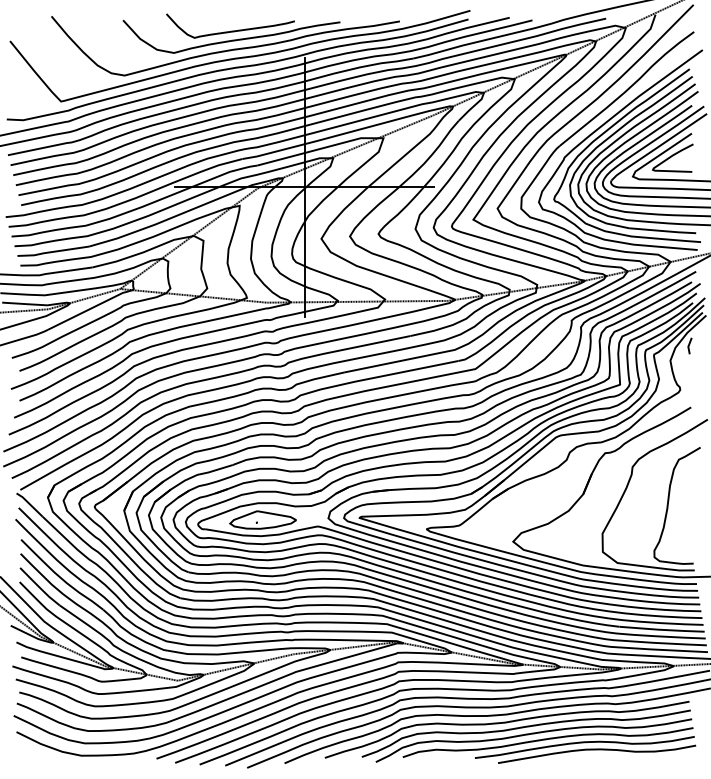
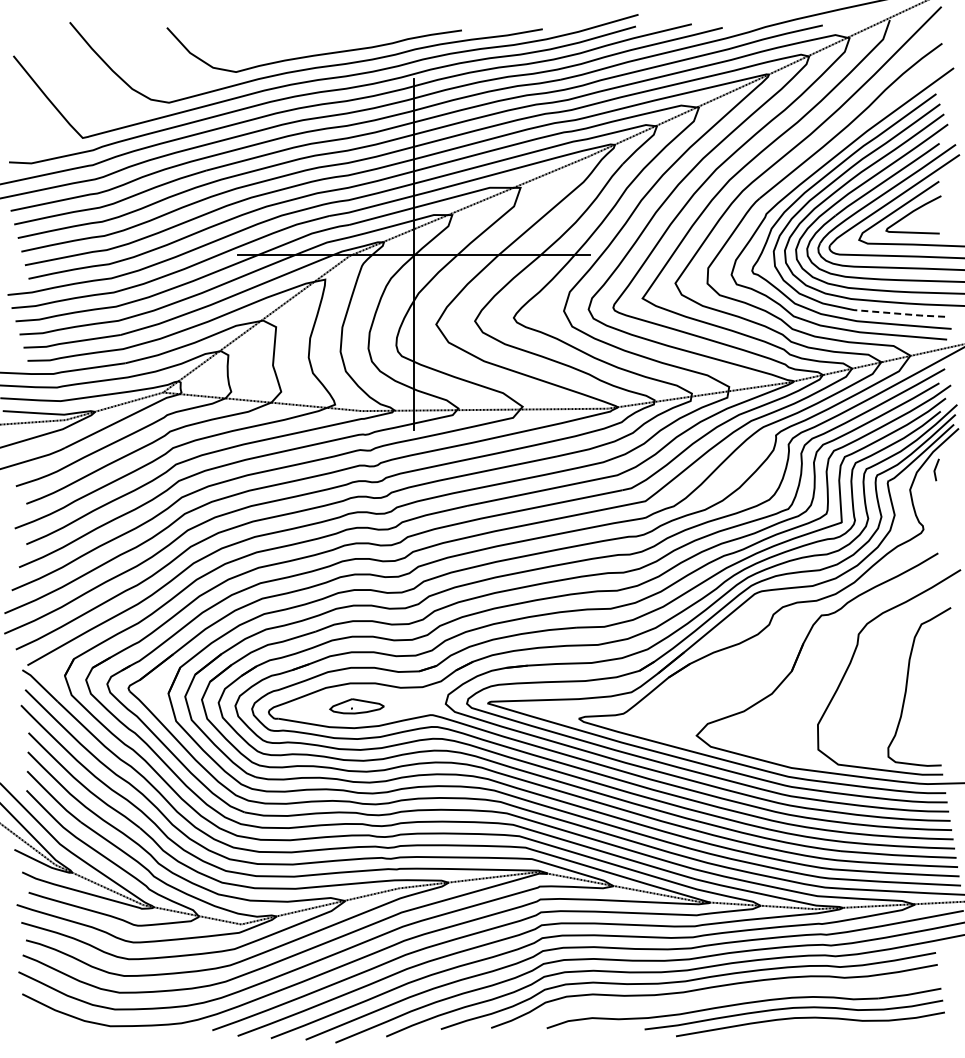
curve: (230, 31) -> (312, 42), removed
line: (663, 230) -> (900, 313), solid -> dashed
part: (262, 520) -> (356, 706), size x0.6
curve: (532, 734) -> (722, 997), removed

